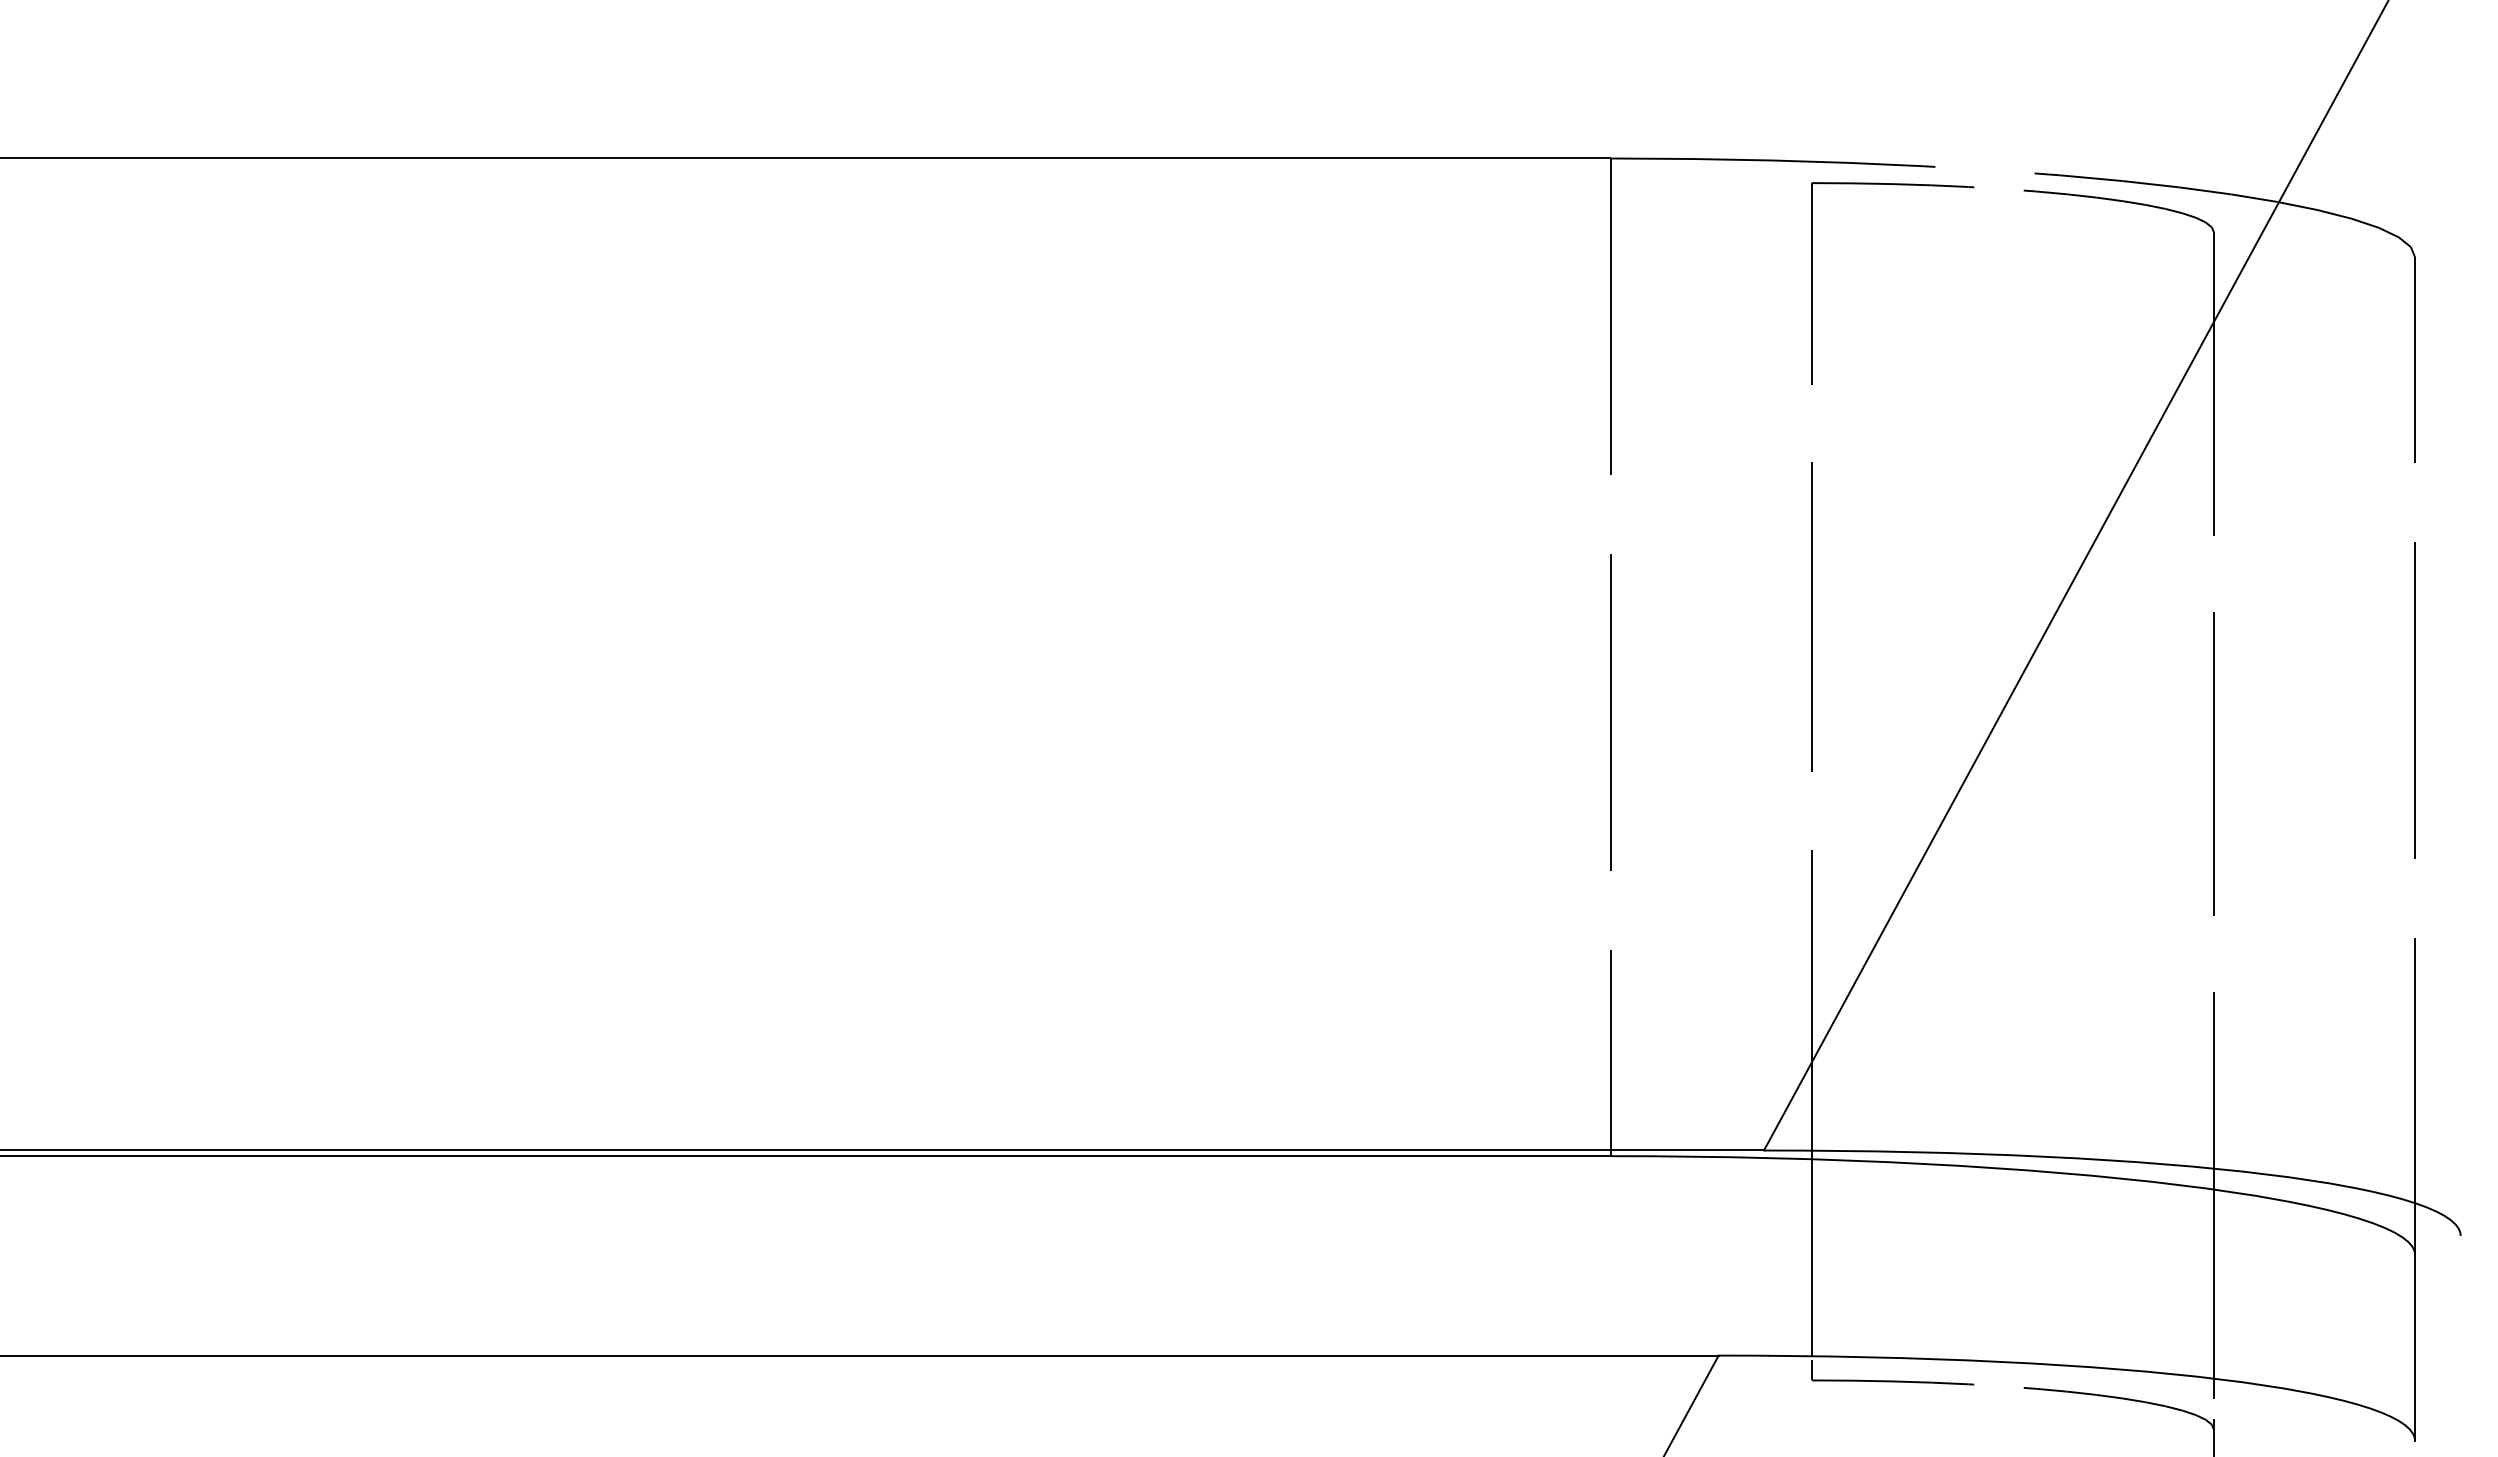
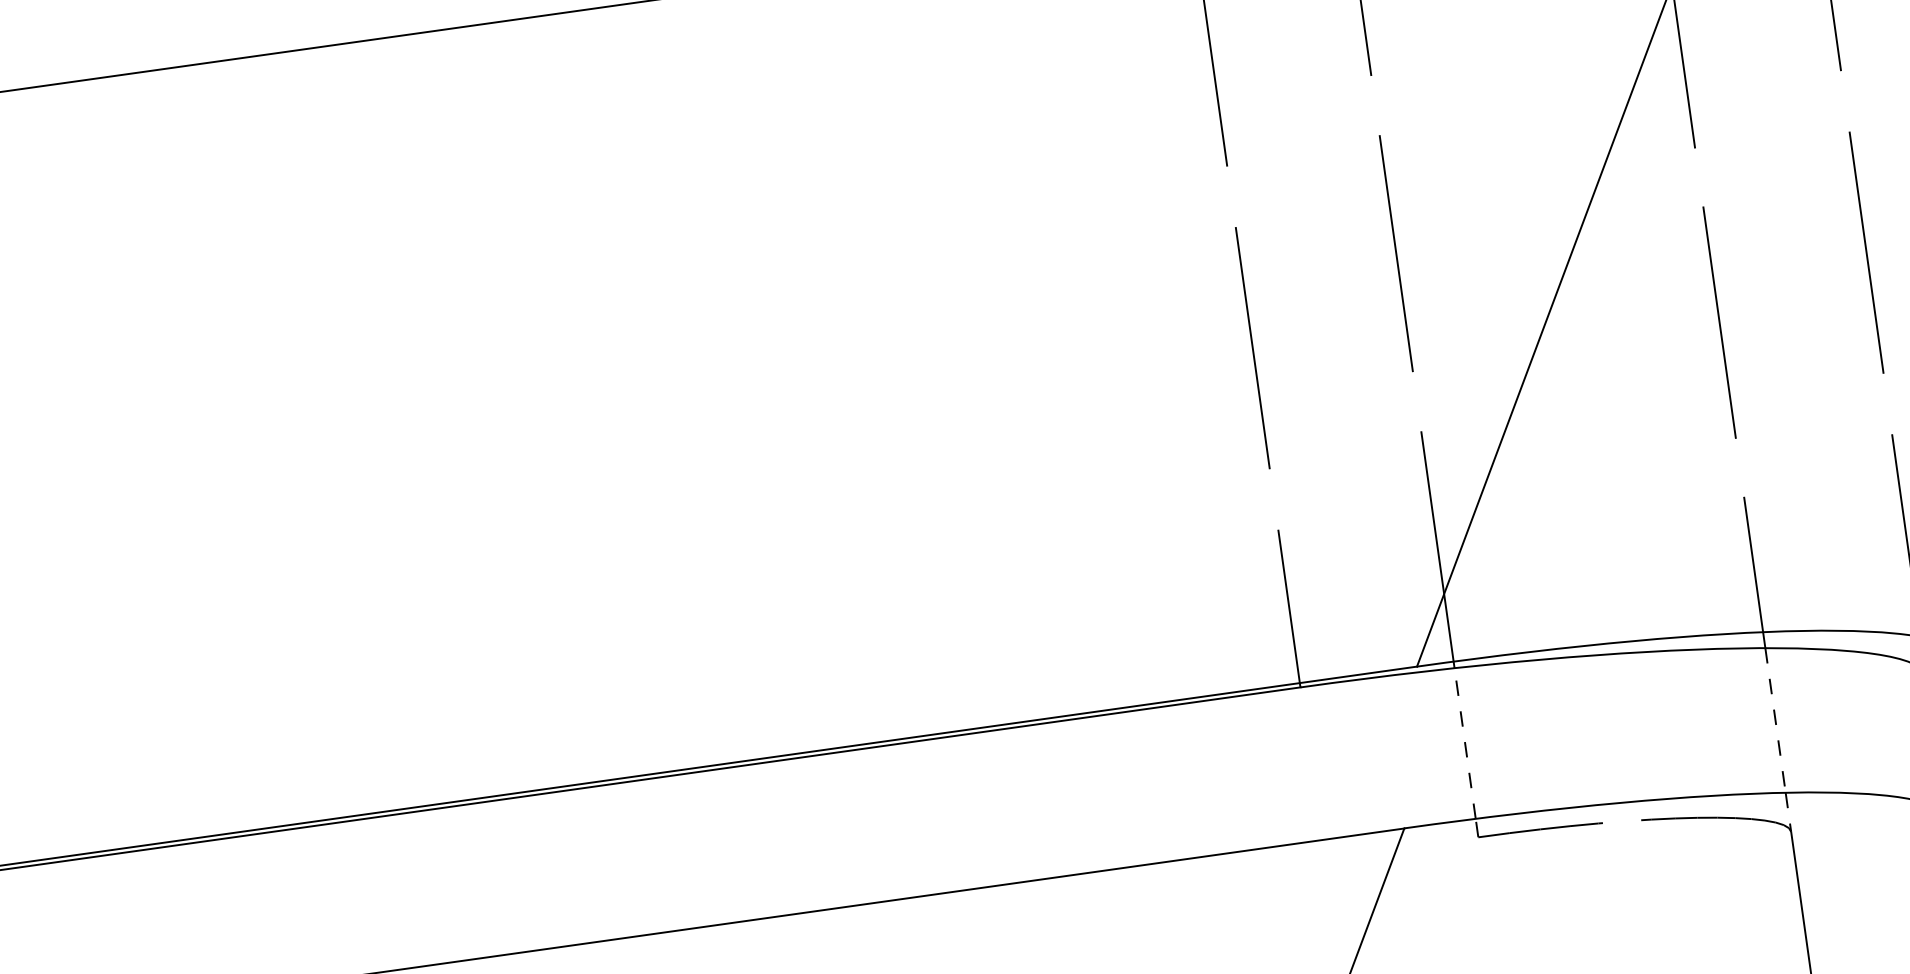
line: (1811, 1257) -> (1464, 743), solid -> dashed
line: (2213, 1284) -> (1775, 720), solid -> dashed

